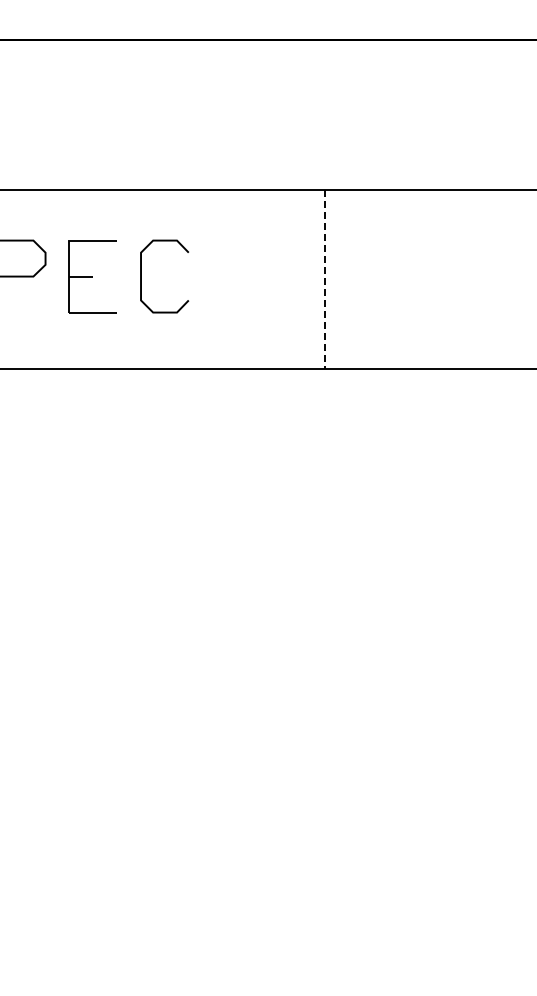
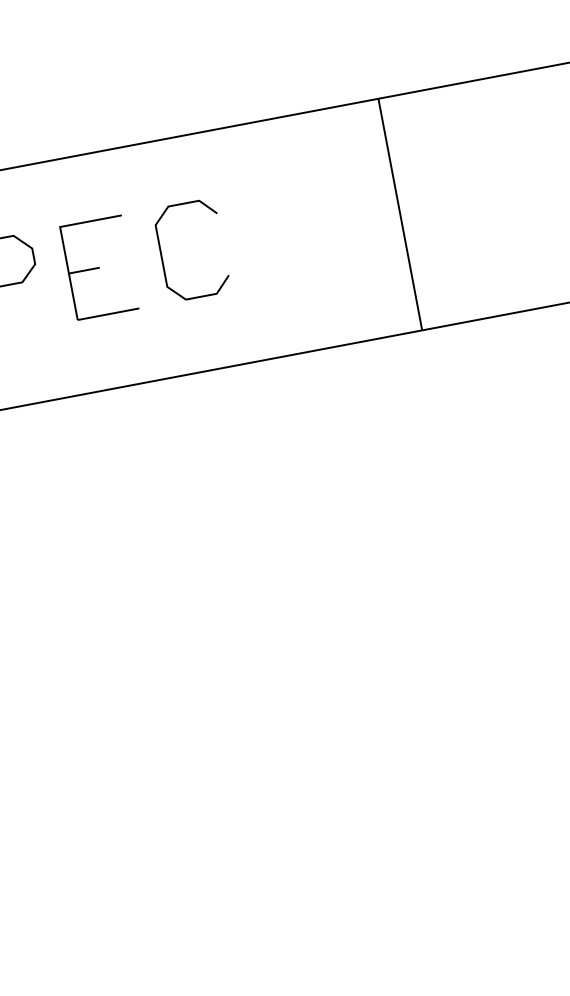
line: (325, 279) -> (400, 214), dashed -> solid

